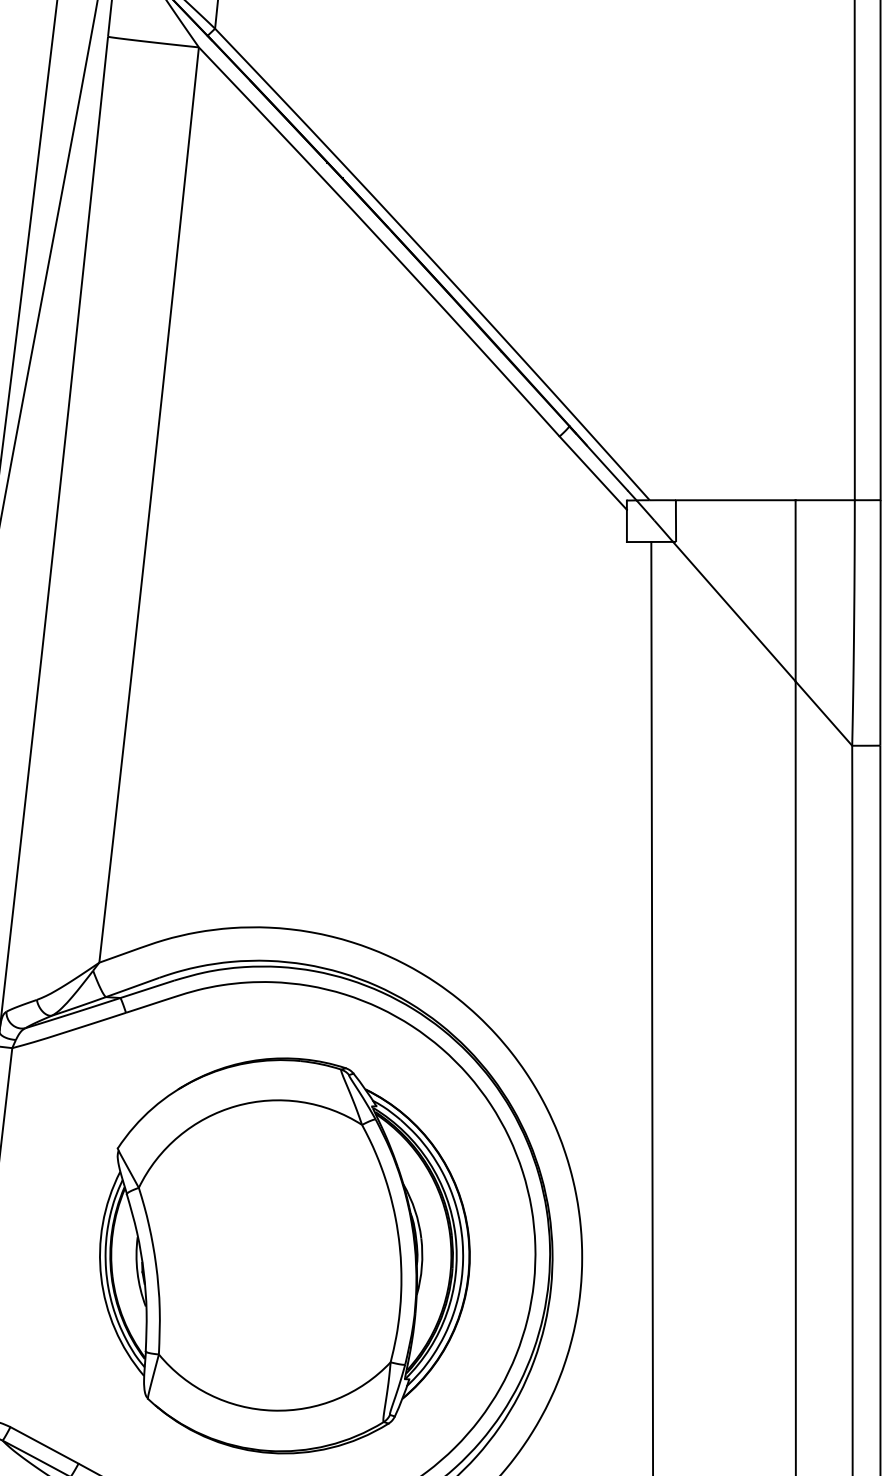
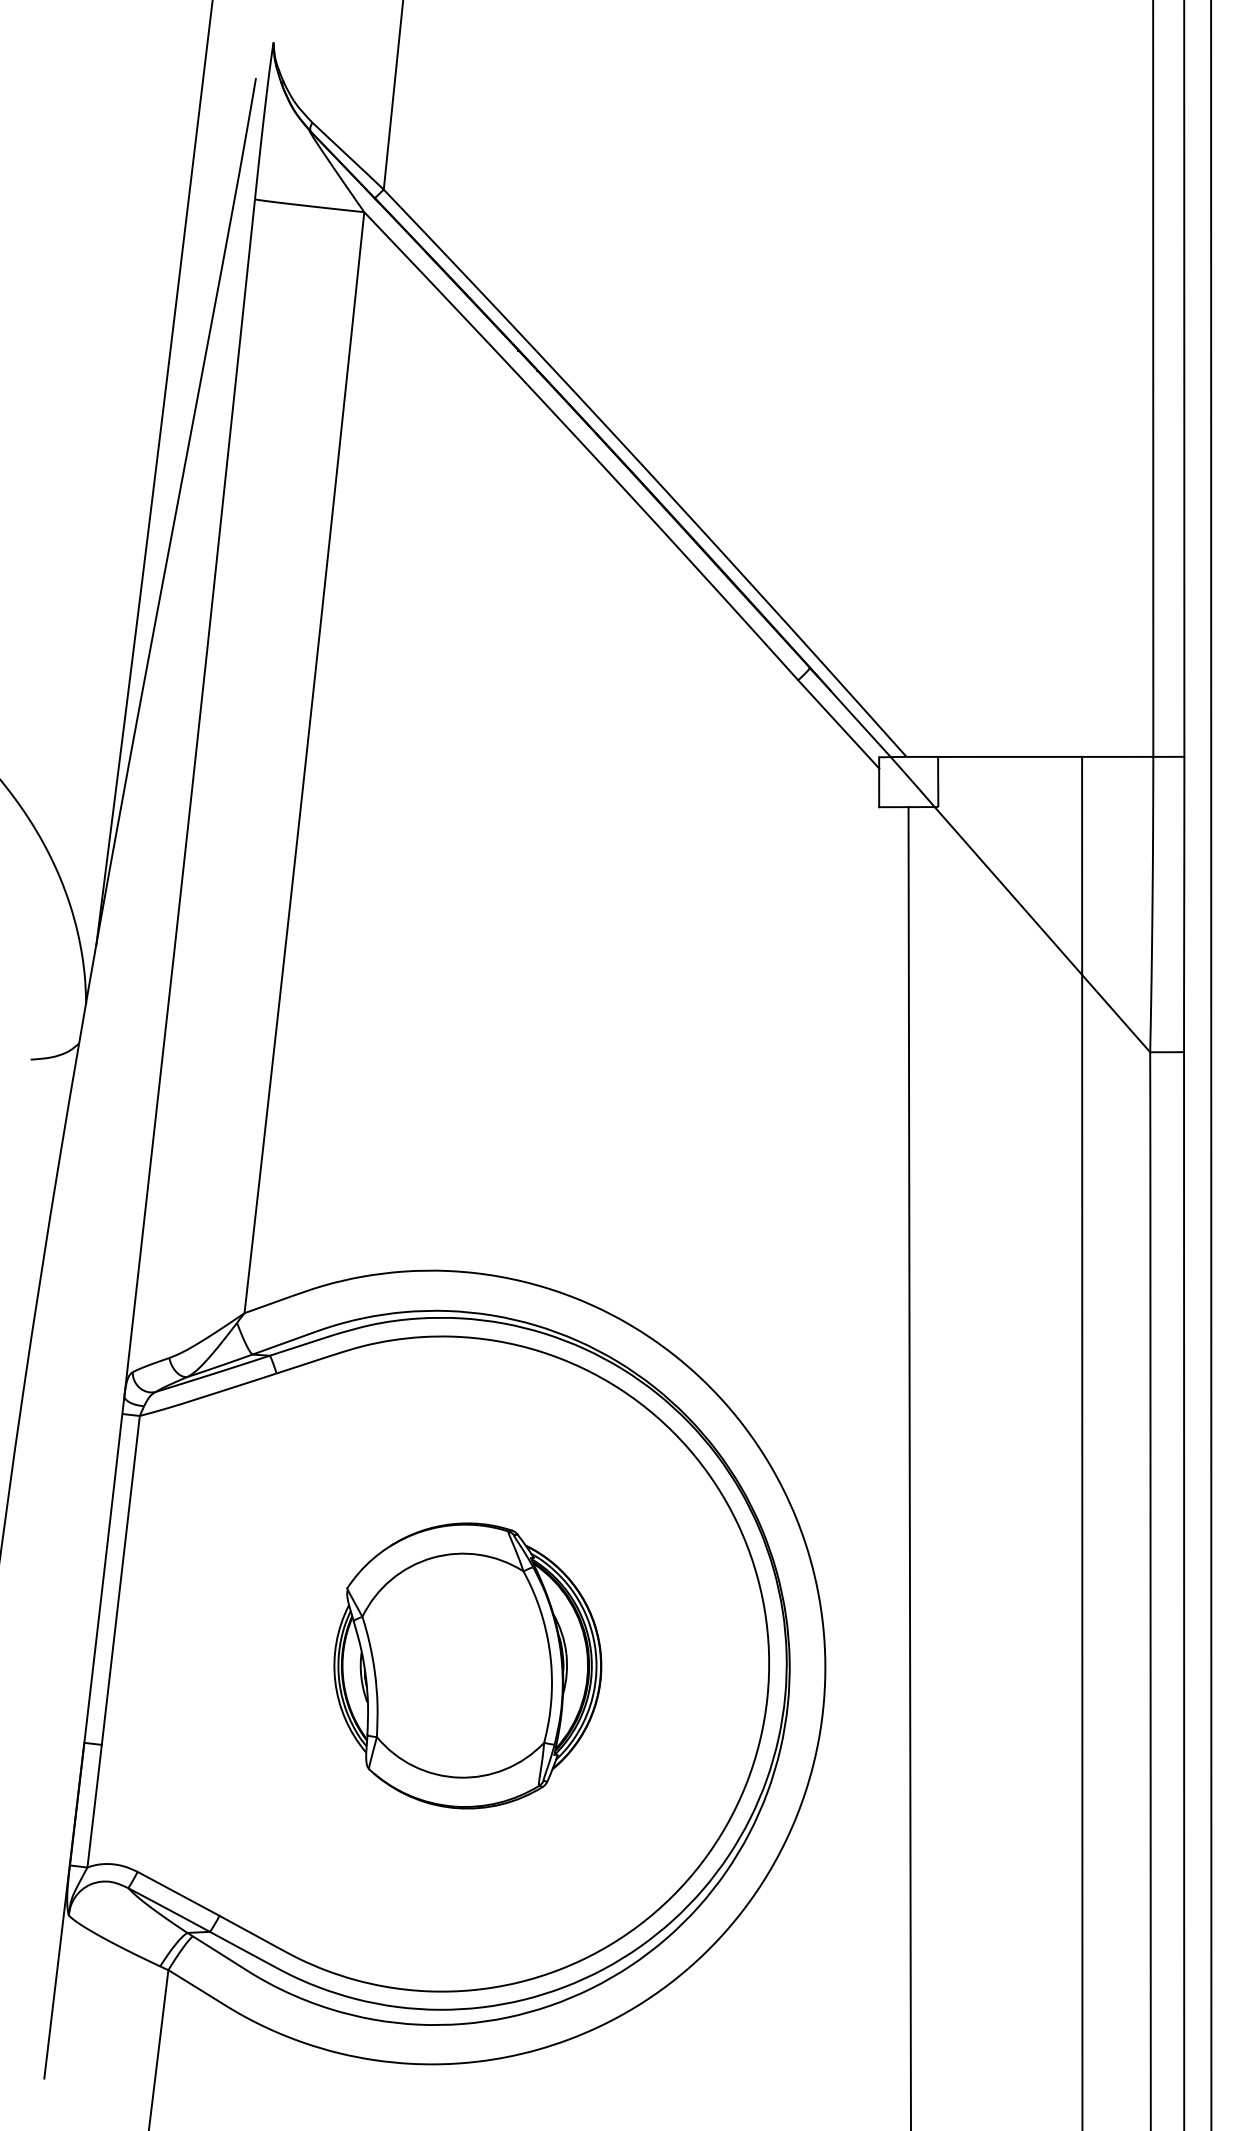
part: (284, 1255) -> (467, 1665), size x0.6

